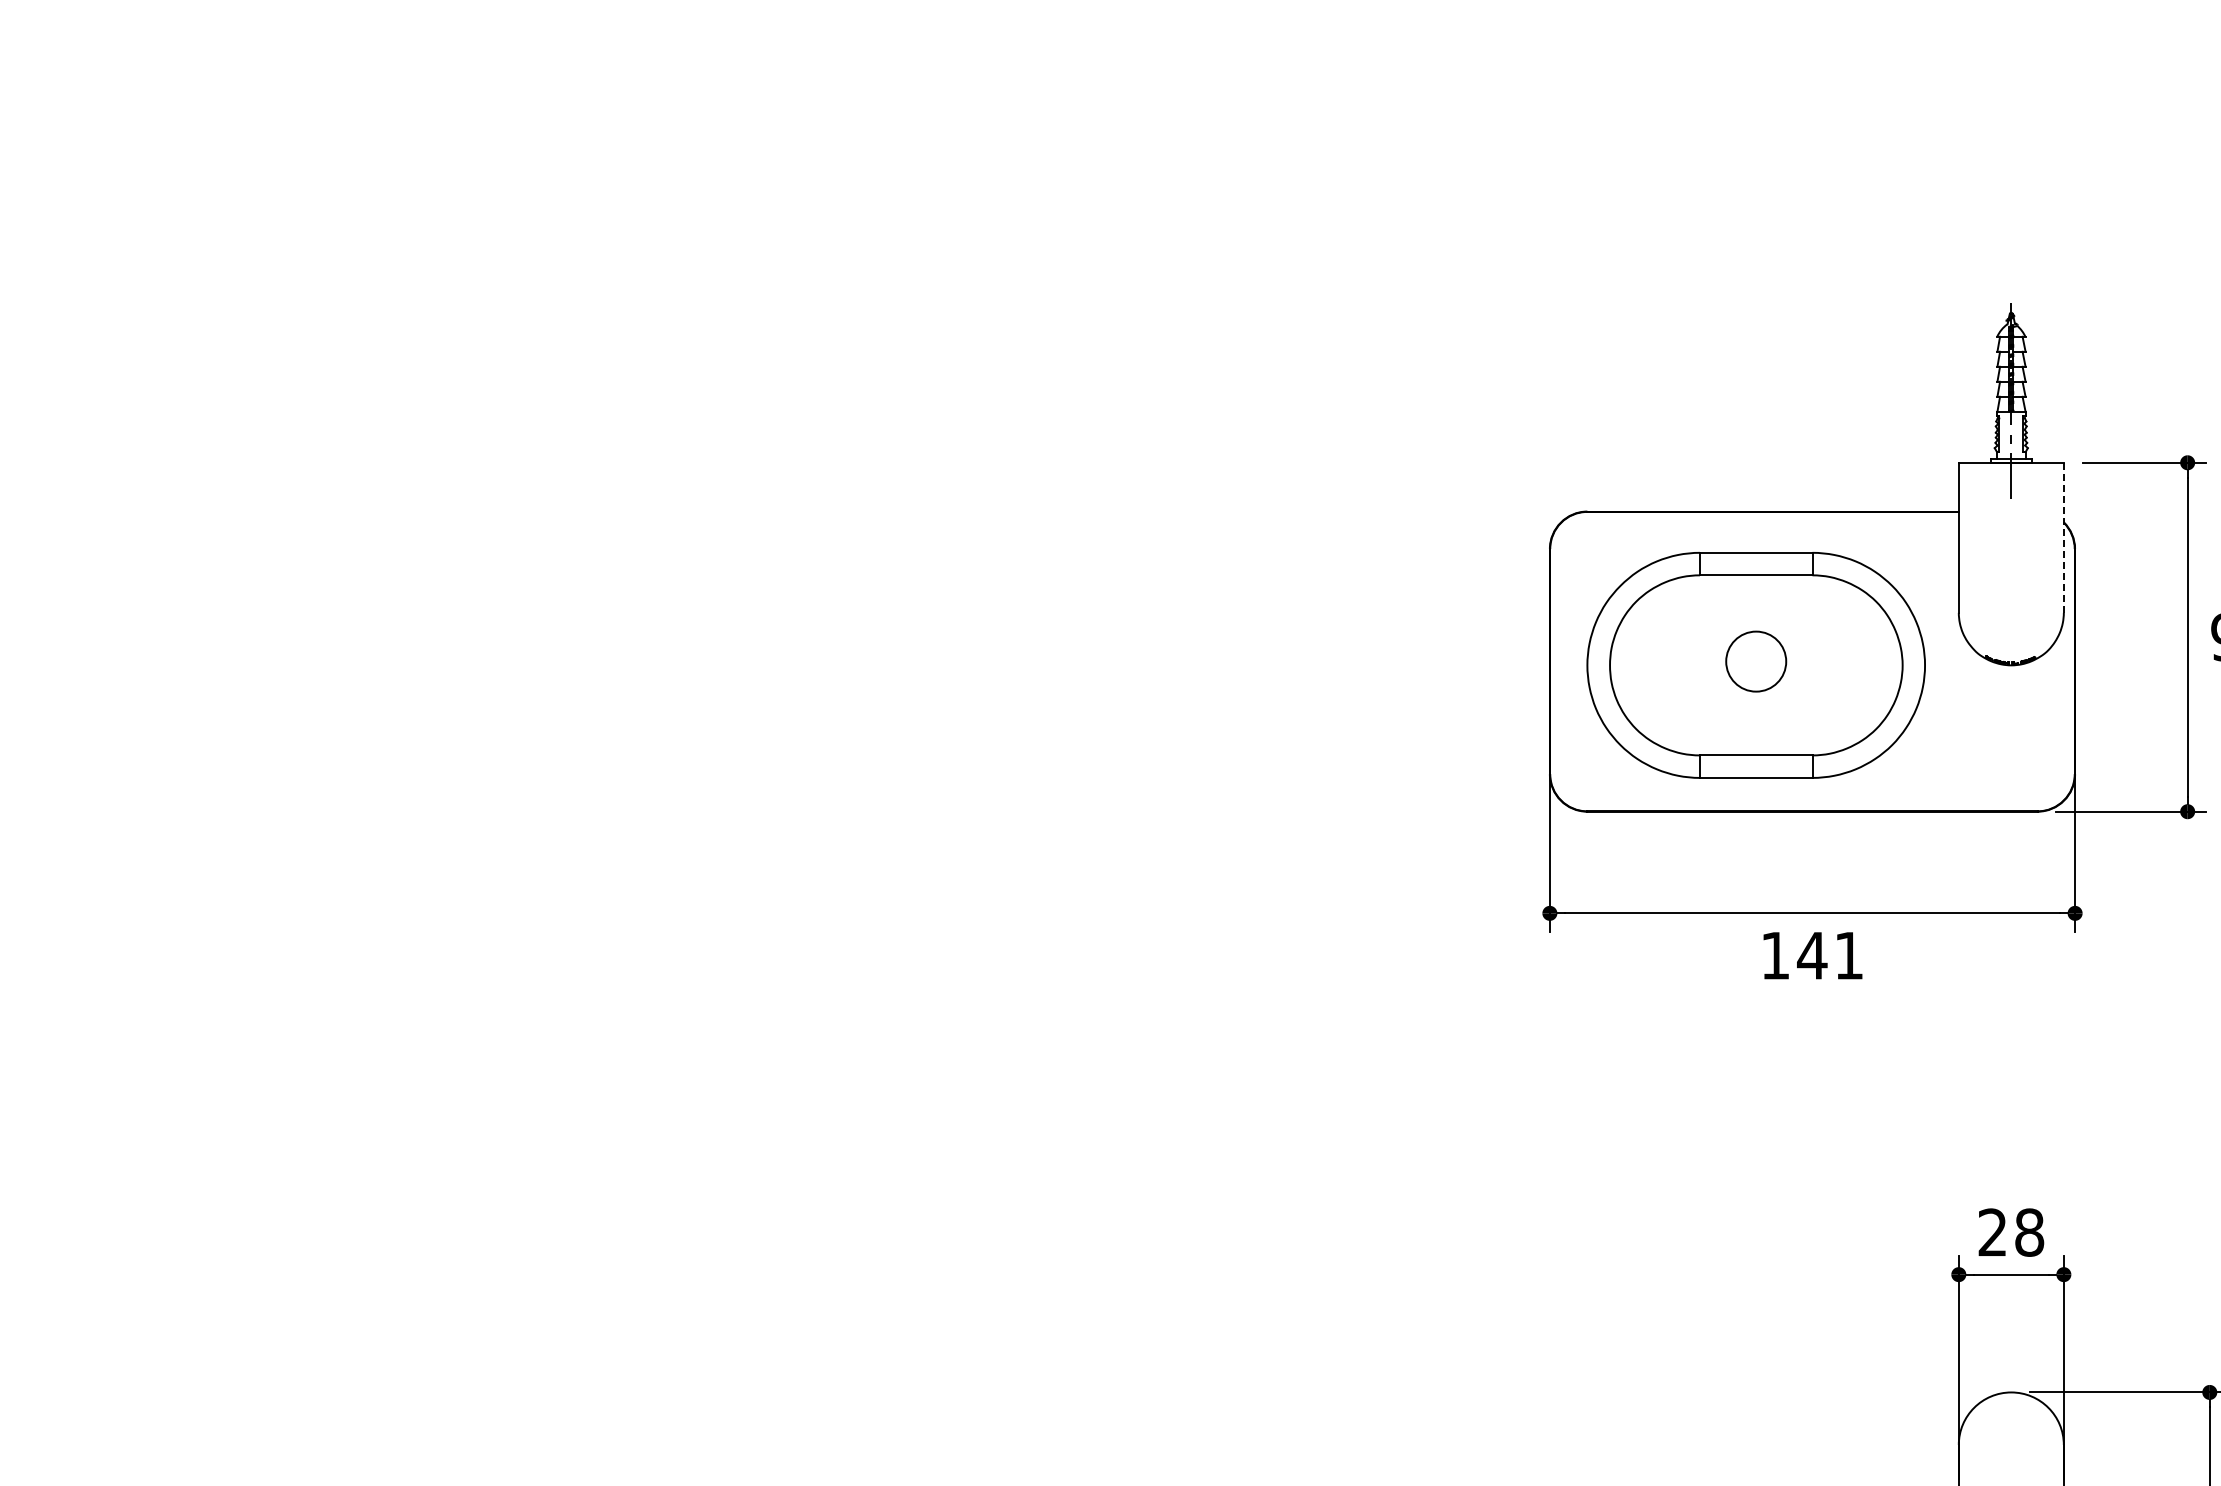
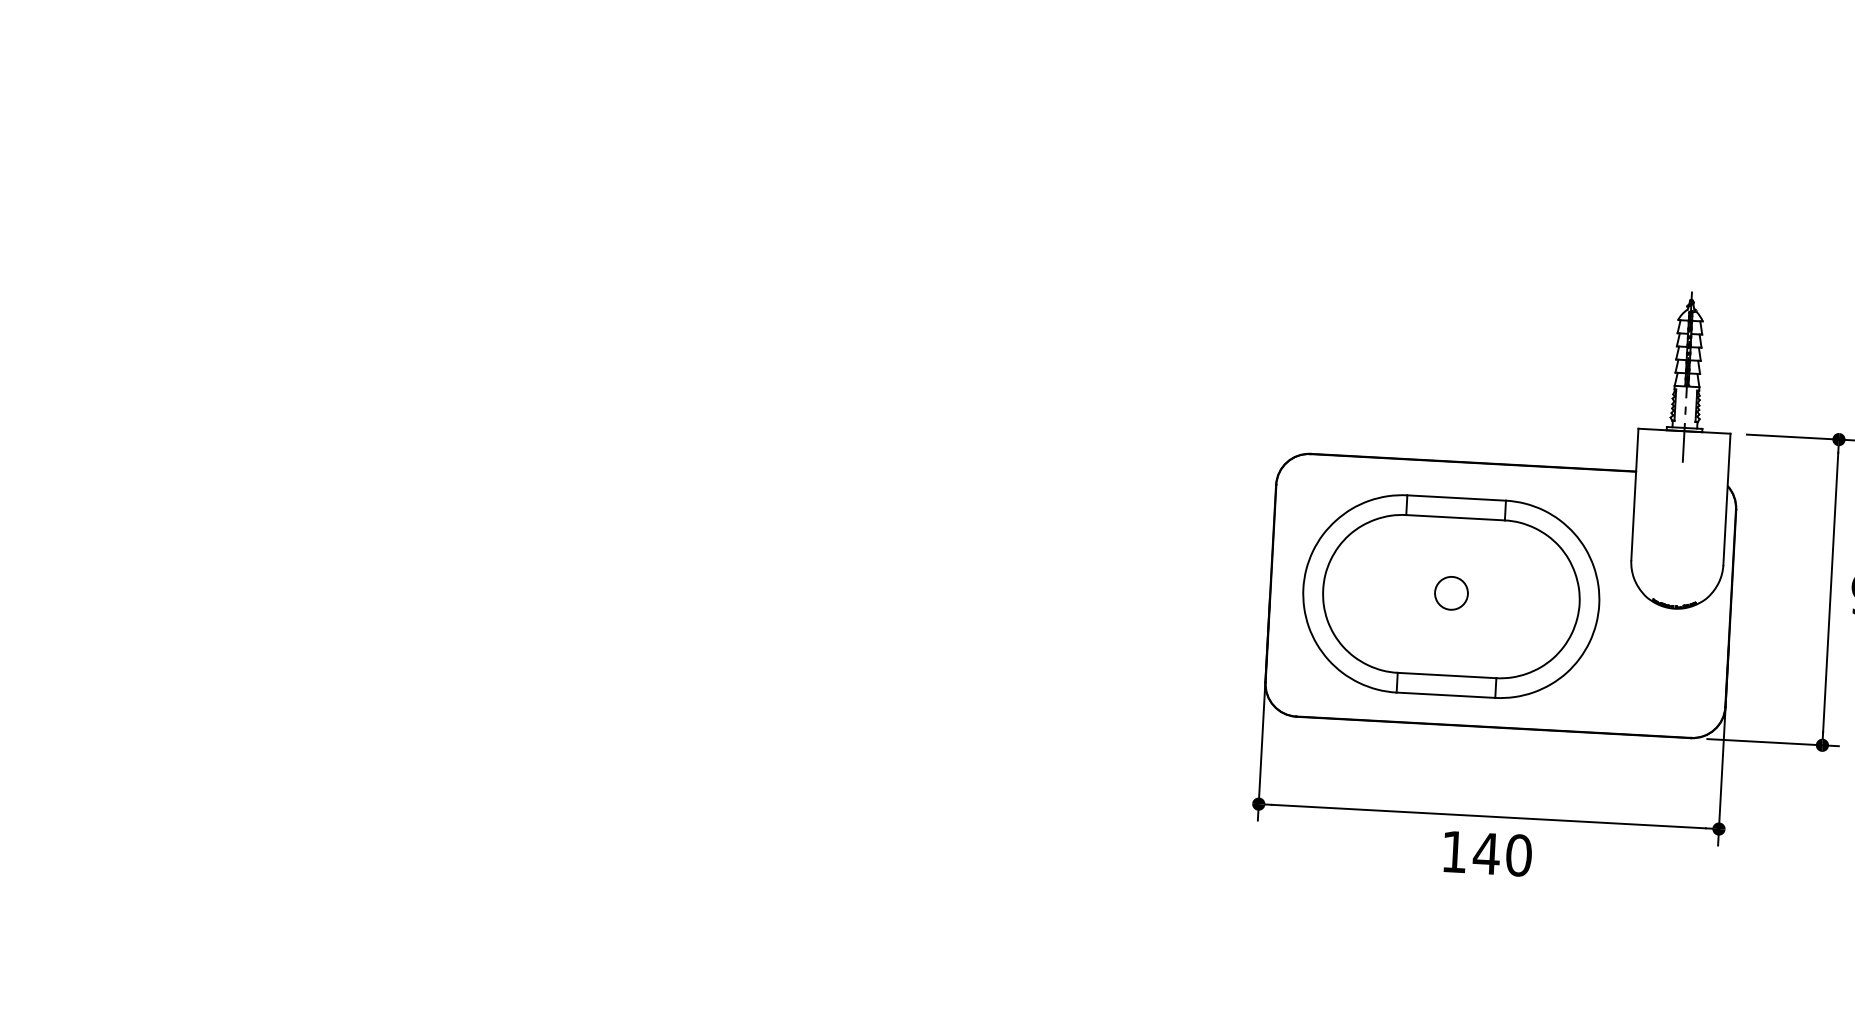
line: (2063, 538) -> (1726, 500), dashed -> solid
circle: (1755, 661) -> (1450, 593), size x0.62
text: (1848, 955) -> (1518, 855), 141 -> 140

